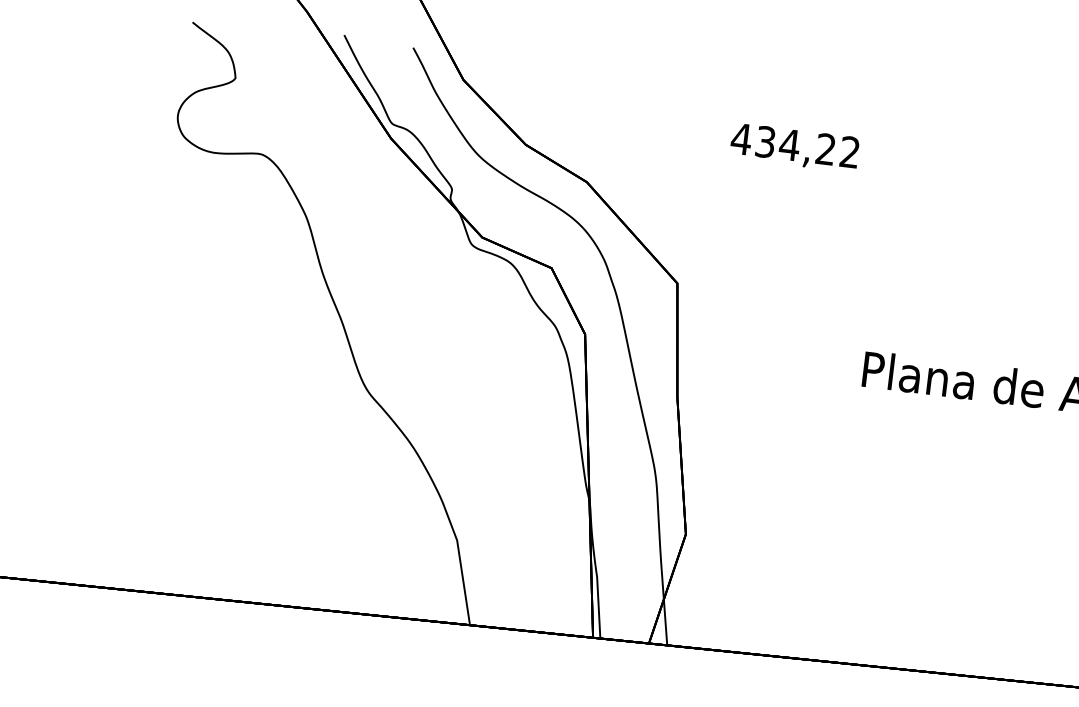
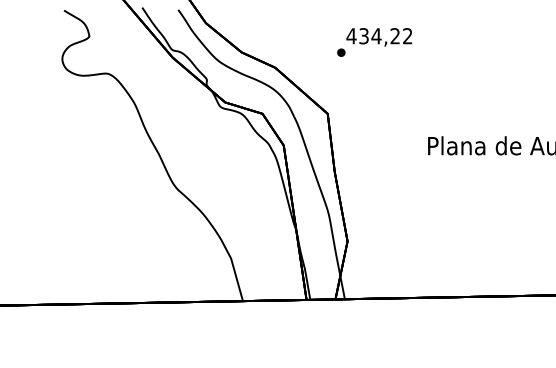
part: (718, 168) -> (341, 52), added

